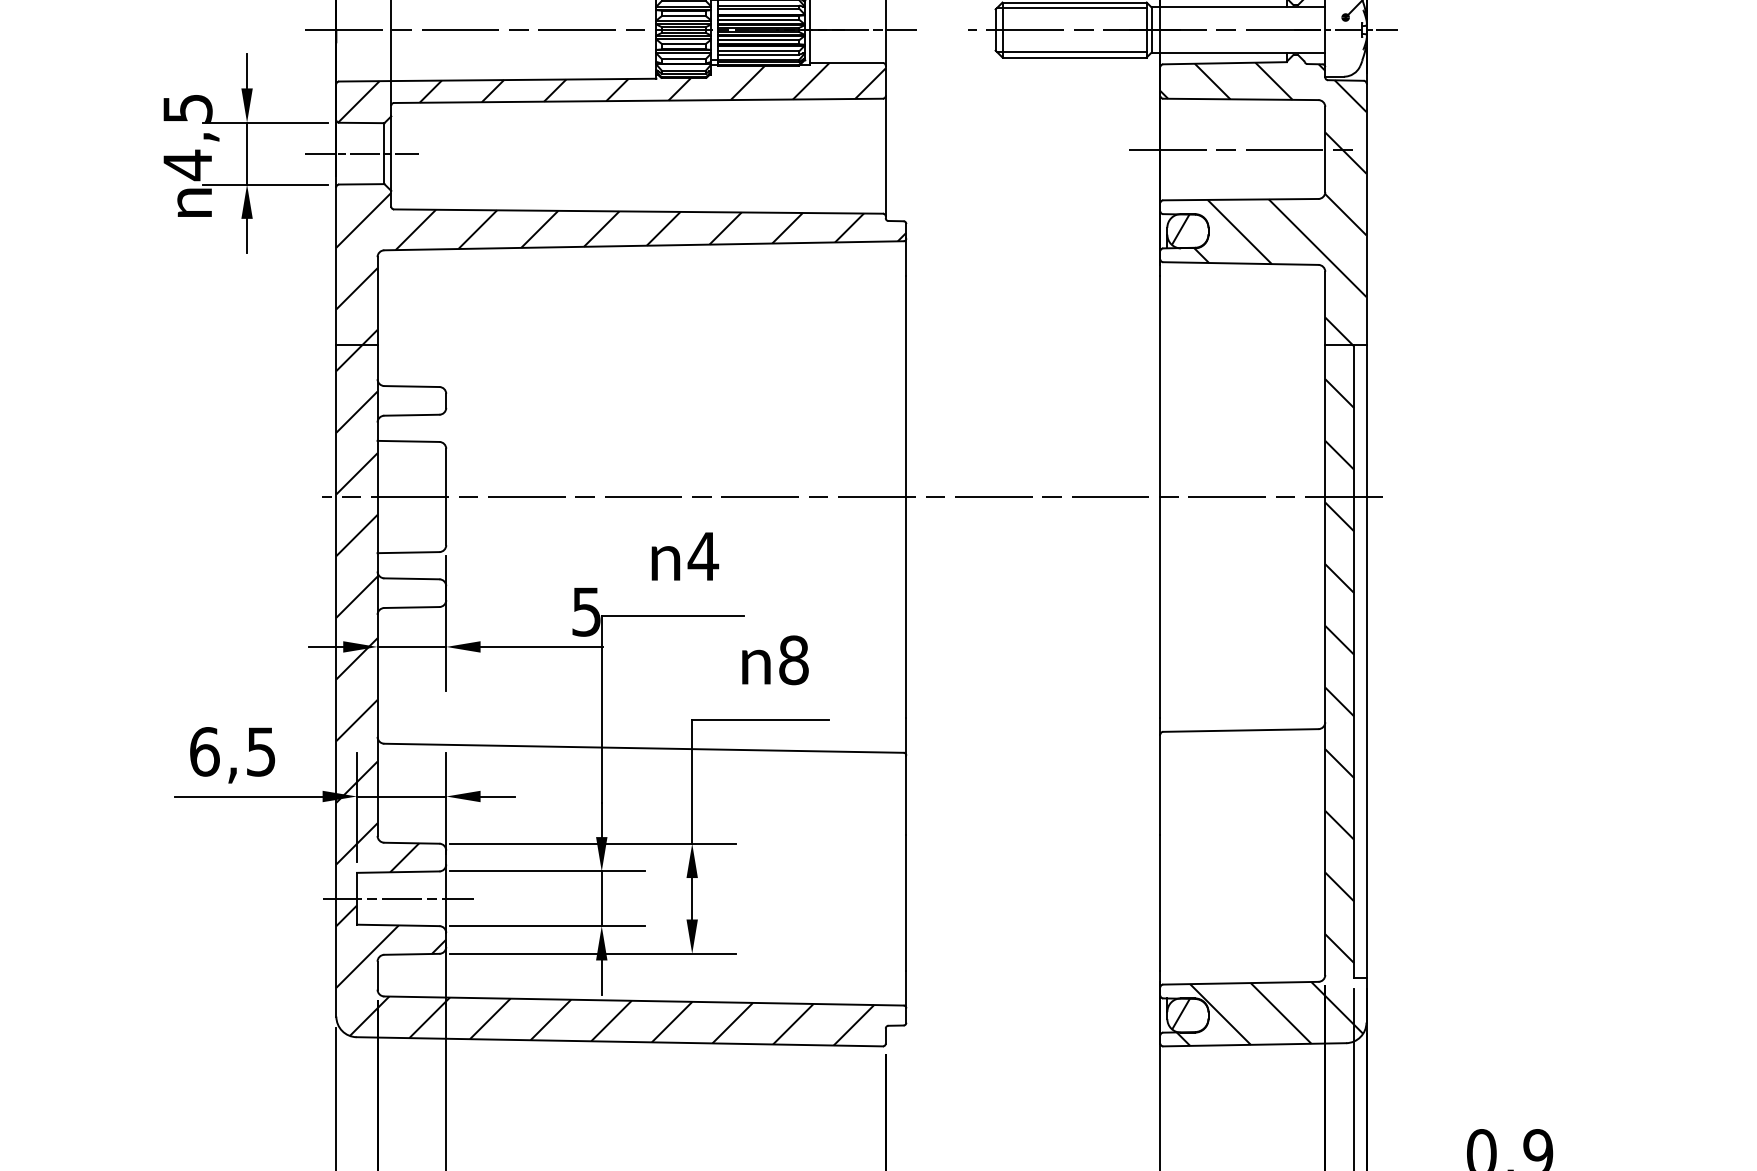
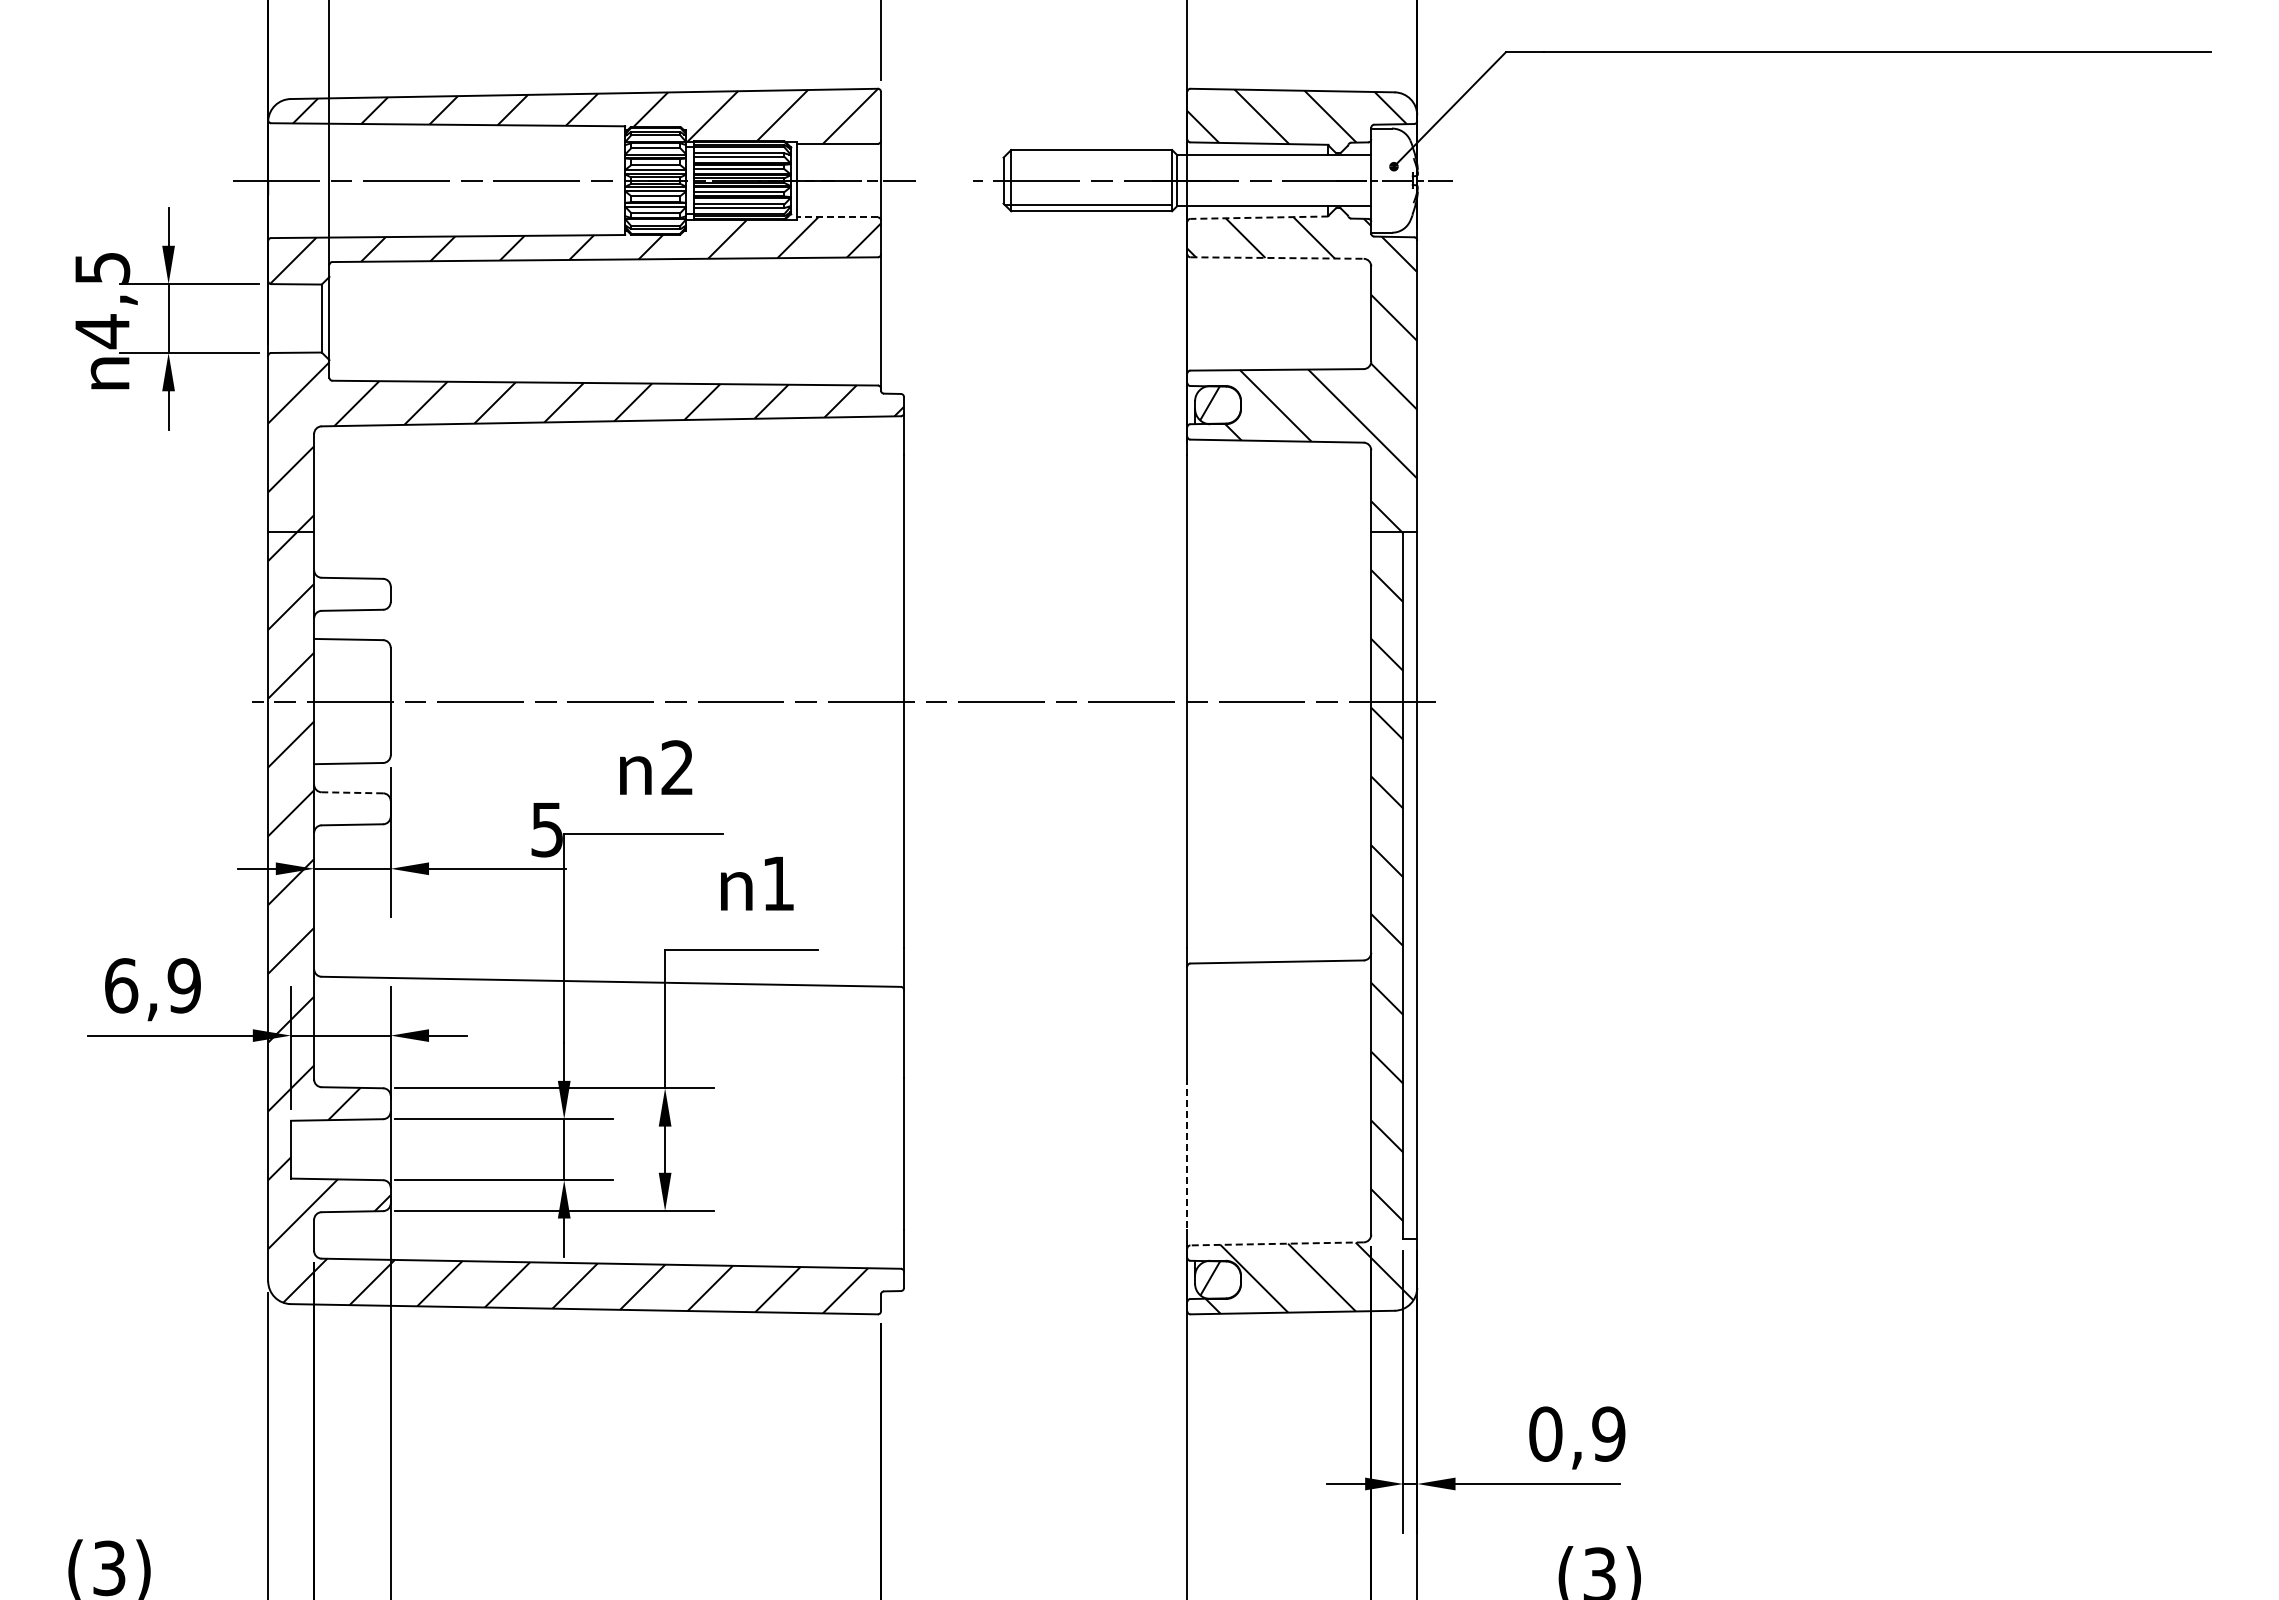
line: (1071, 8) -> (1088, 156), removed
line: (846, 63) -> (837, 217), solid -> dashed
line: (1225, 63) -> (1259, 217), solid -> dashed
line: (1241, 99) -> (1277, 258), solid -> dashed
line: (1240, 149) -> (1276, 313), removed
line: (361, 153) -> (296, 318), removed
text: (703, 556) -> (677, 767), 4 -> 2
line: (411, 578) -> (352, 792), solid -> dashed
text: (793, 660) -> (778, 883), 8 -> 1
text: (260, 751) -> (183, 985), 6,5 -> 6,9
line: (397, 898) -> (336, 1149), removed
line: (1160, 903) -> (1187, 1154), solid -> dashed
line: (1241, 982) -> (1277, 1243), solid -> dashed

